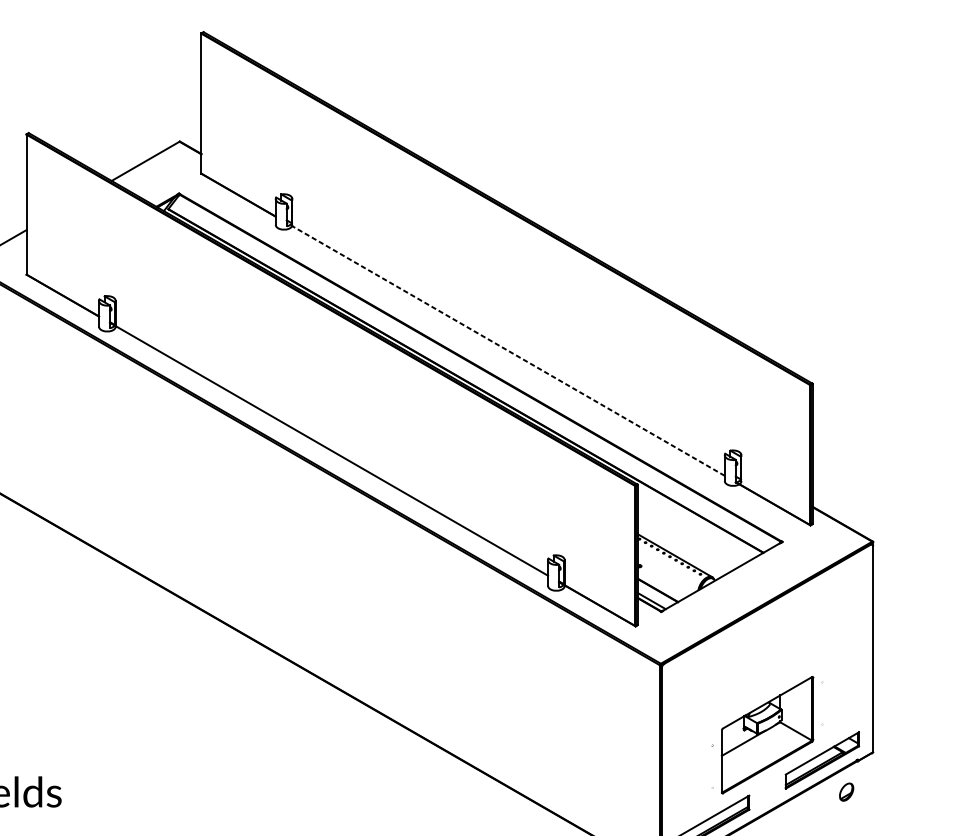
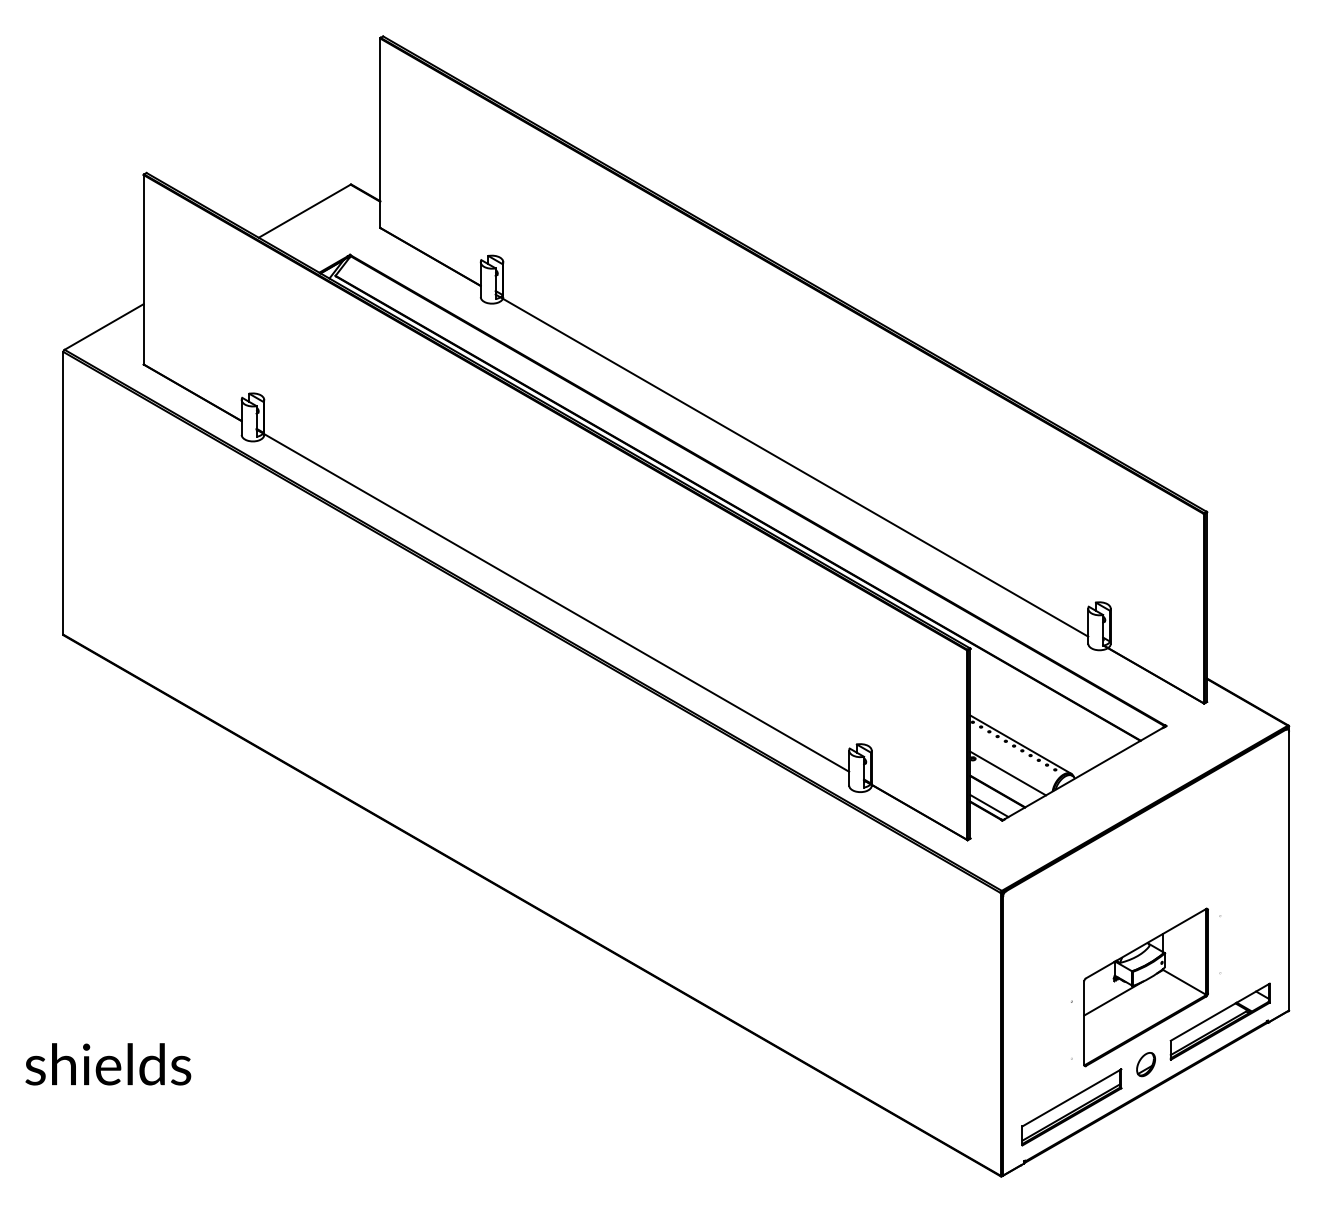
line: (505, 349) -> (791, 465), dashed -> solid
line: (665, 577) -> (1008, 773), added
part: (846, 792) -> (1145, 1064), moved

